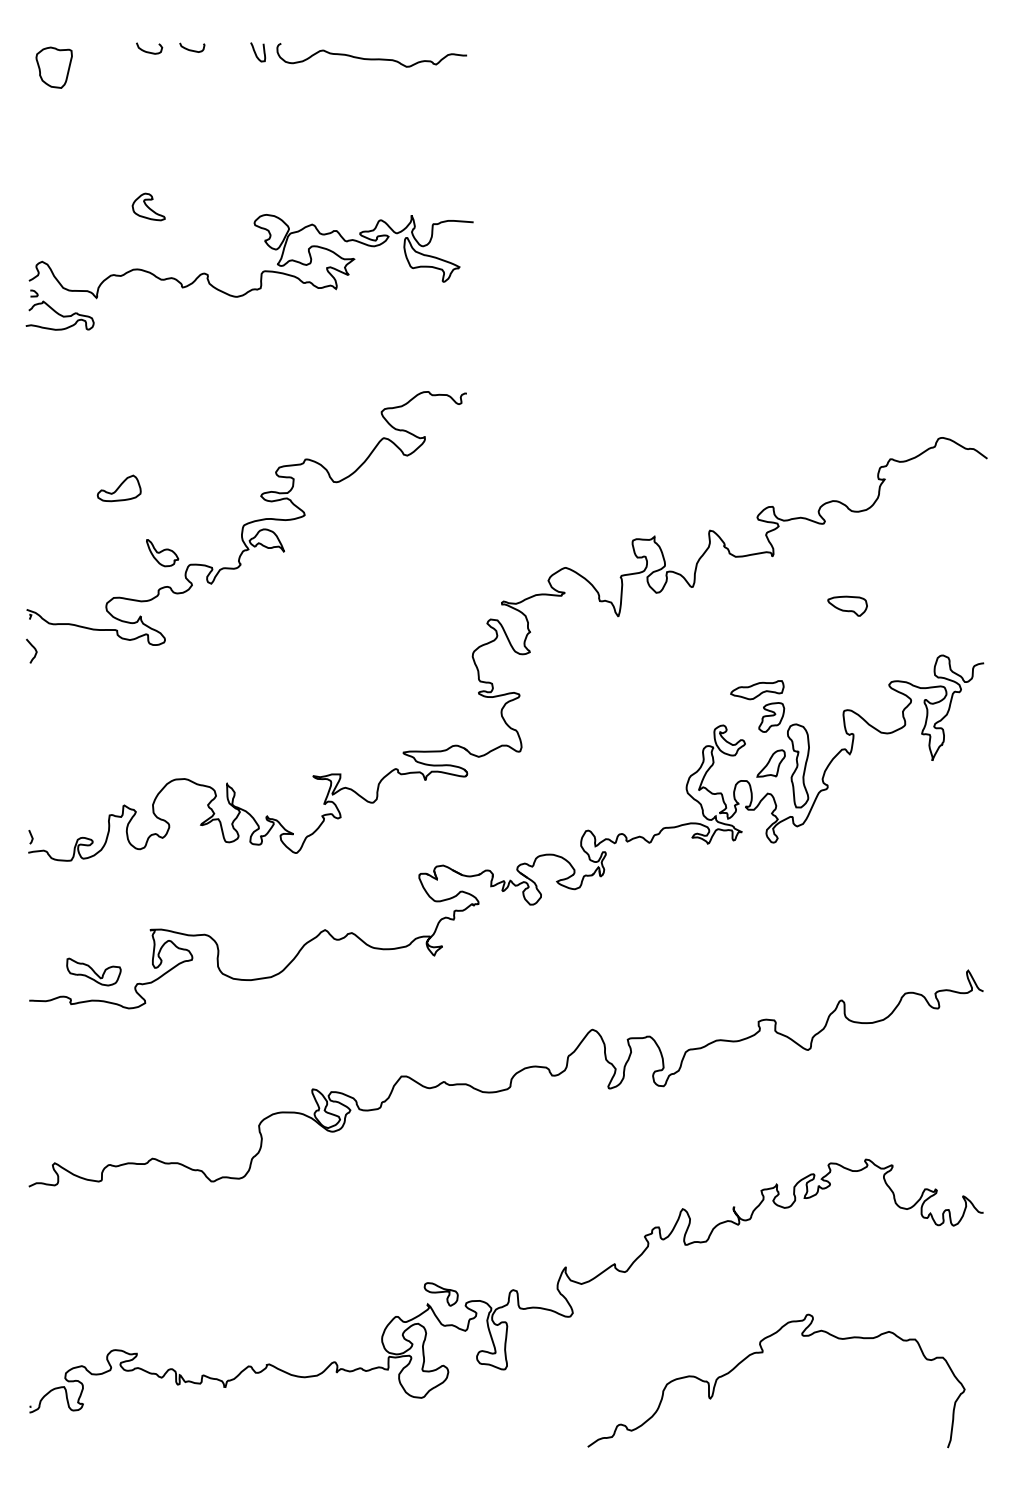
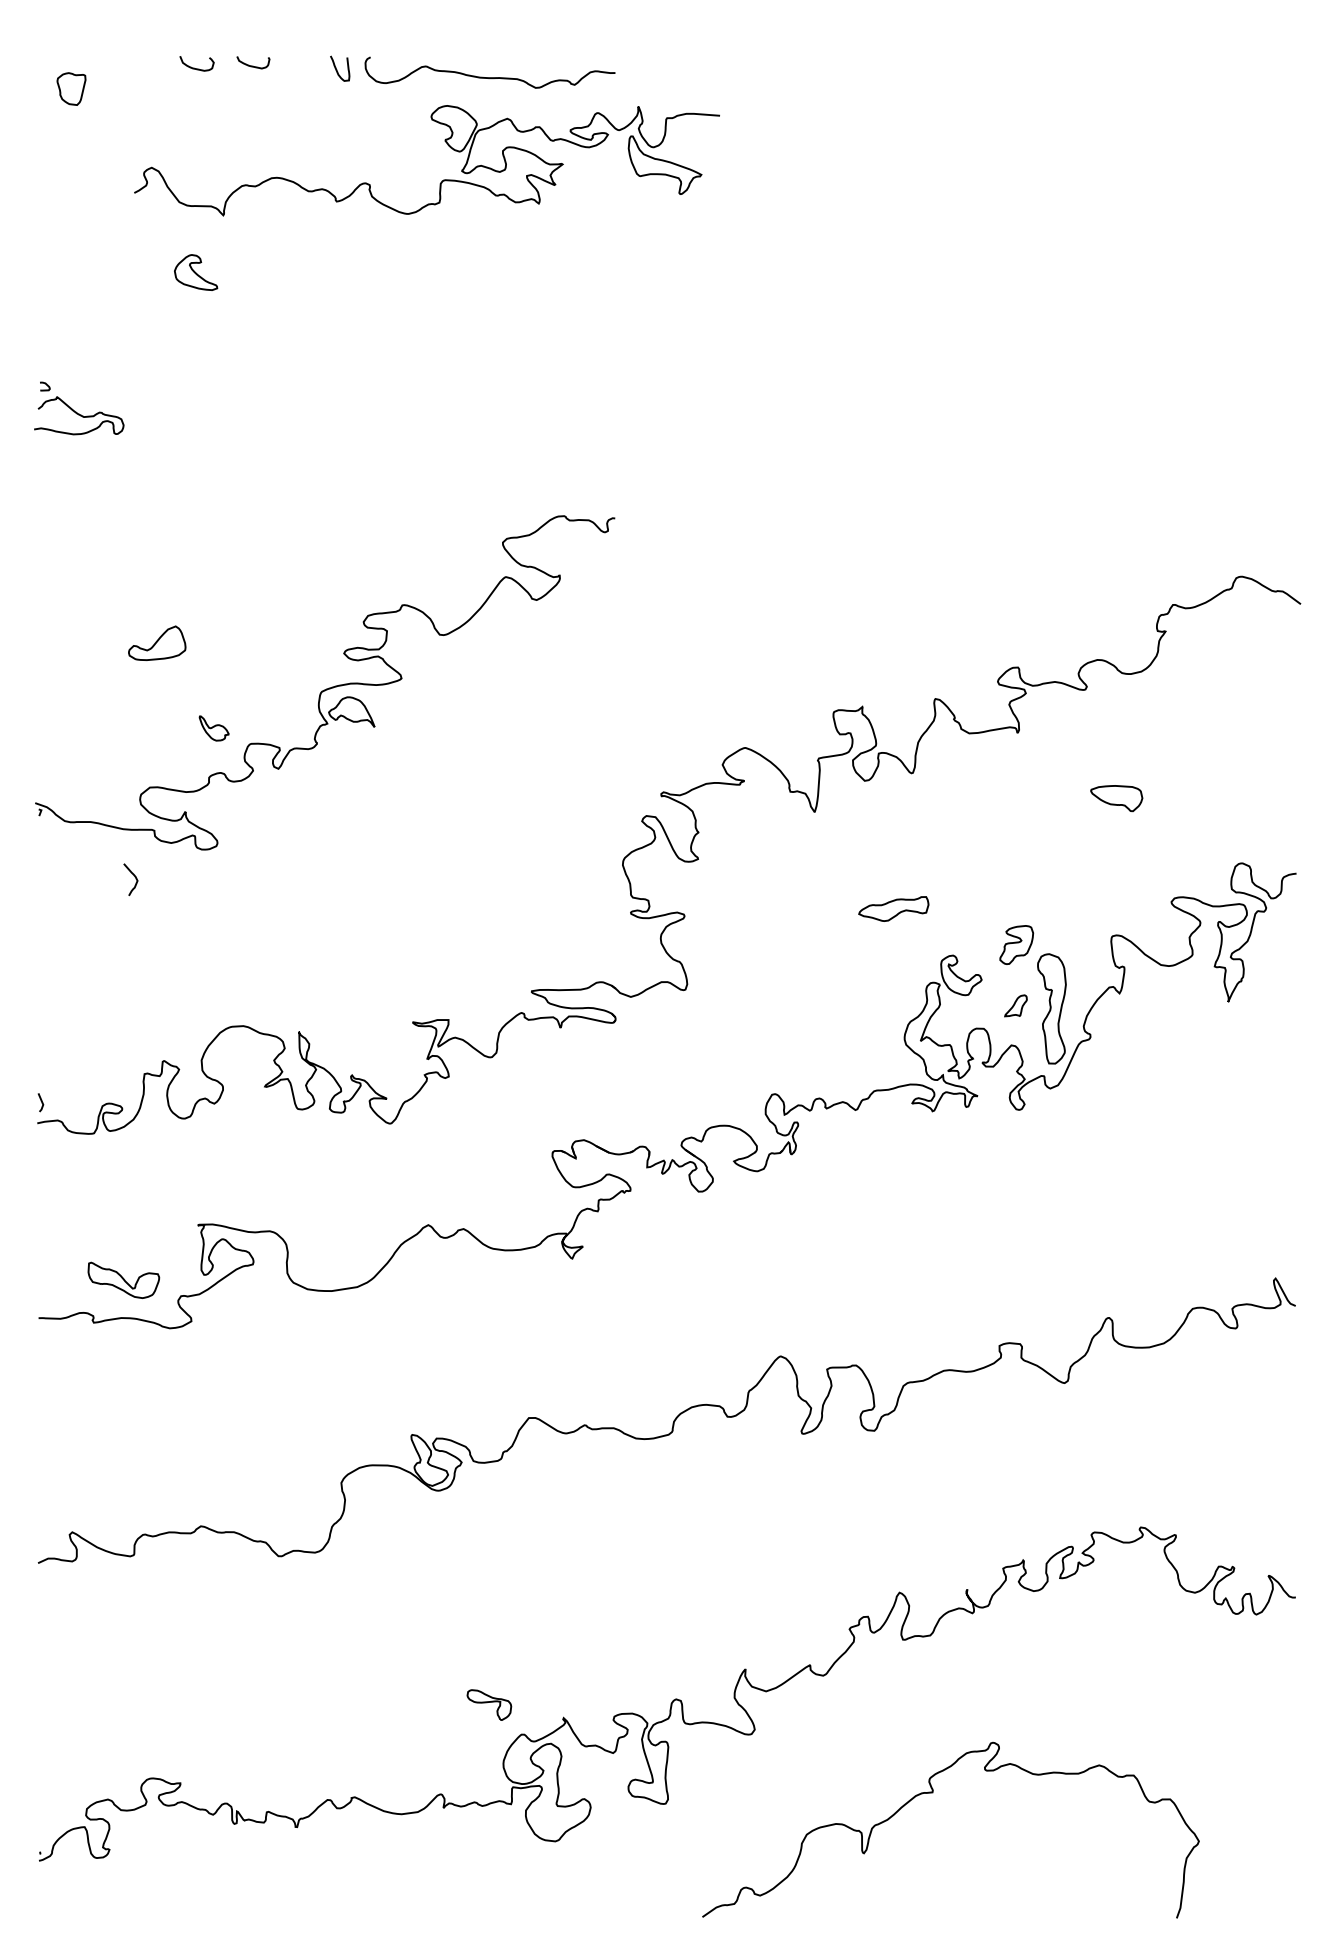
part: (54, 67) -> (71, 88), size x0.6
part: (263, 270) -> (443, 179), moved
part: (161, 553) -> (213, 728), size x0.7
curve: (34, 649) -> (134, 877), moved
part: (757, 689) -> (893, 908), moved
part: (770, 763) -> (1015, 1005), size x0.6
part: (441, 1293) -> (489, 1704), moved
curve: (762, 1353) -> (932, 1793), moved

